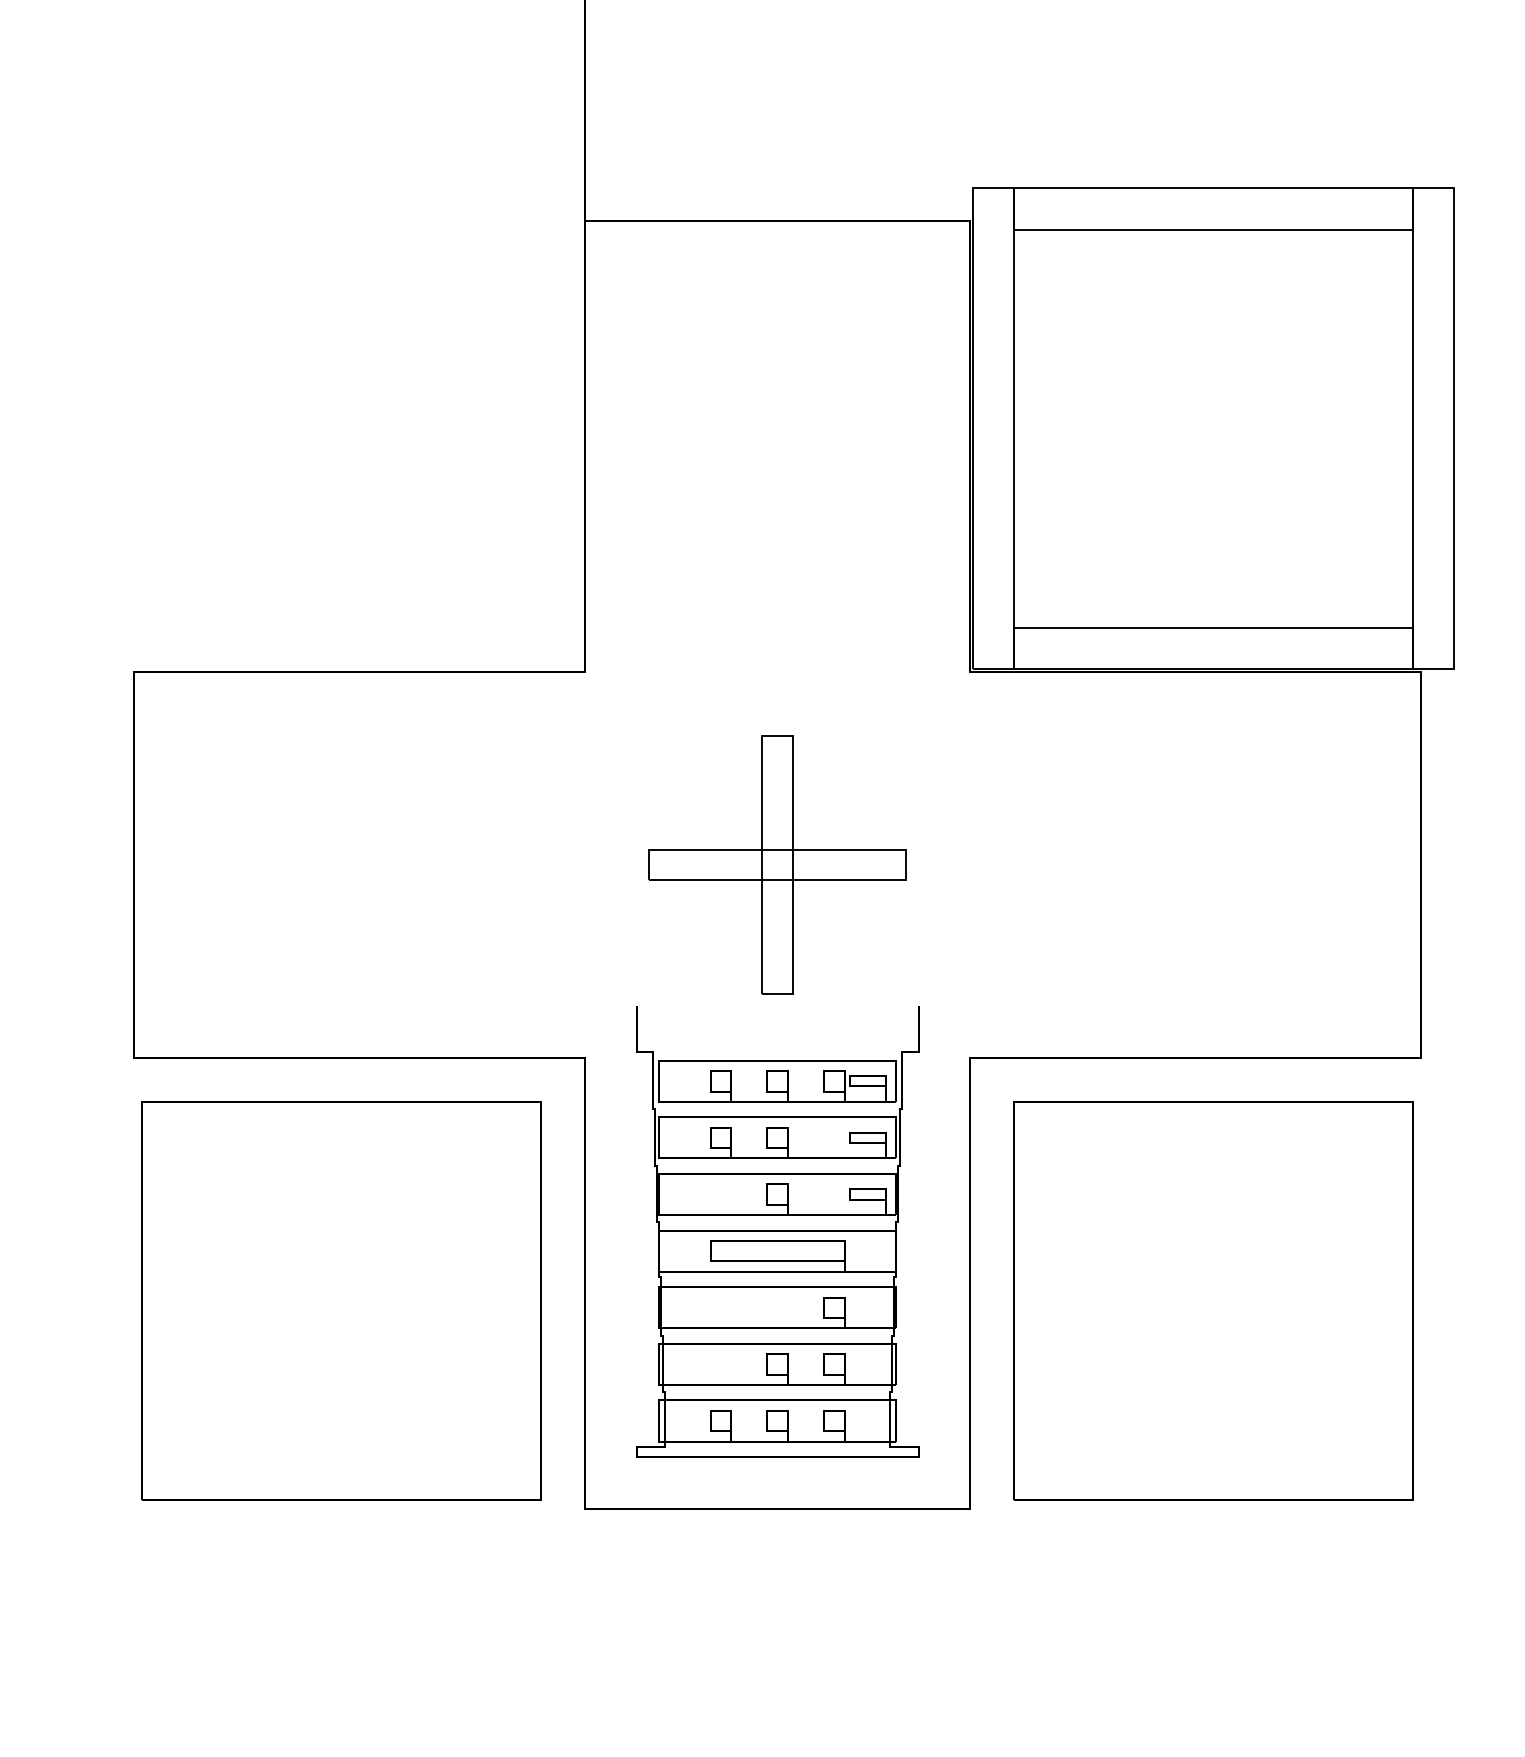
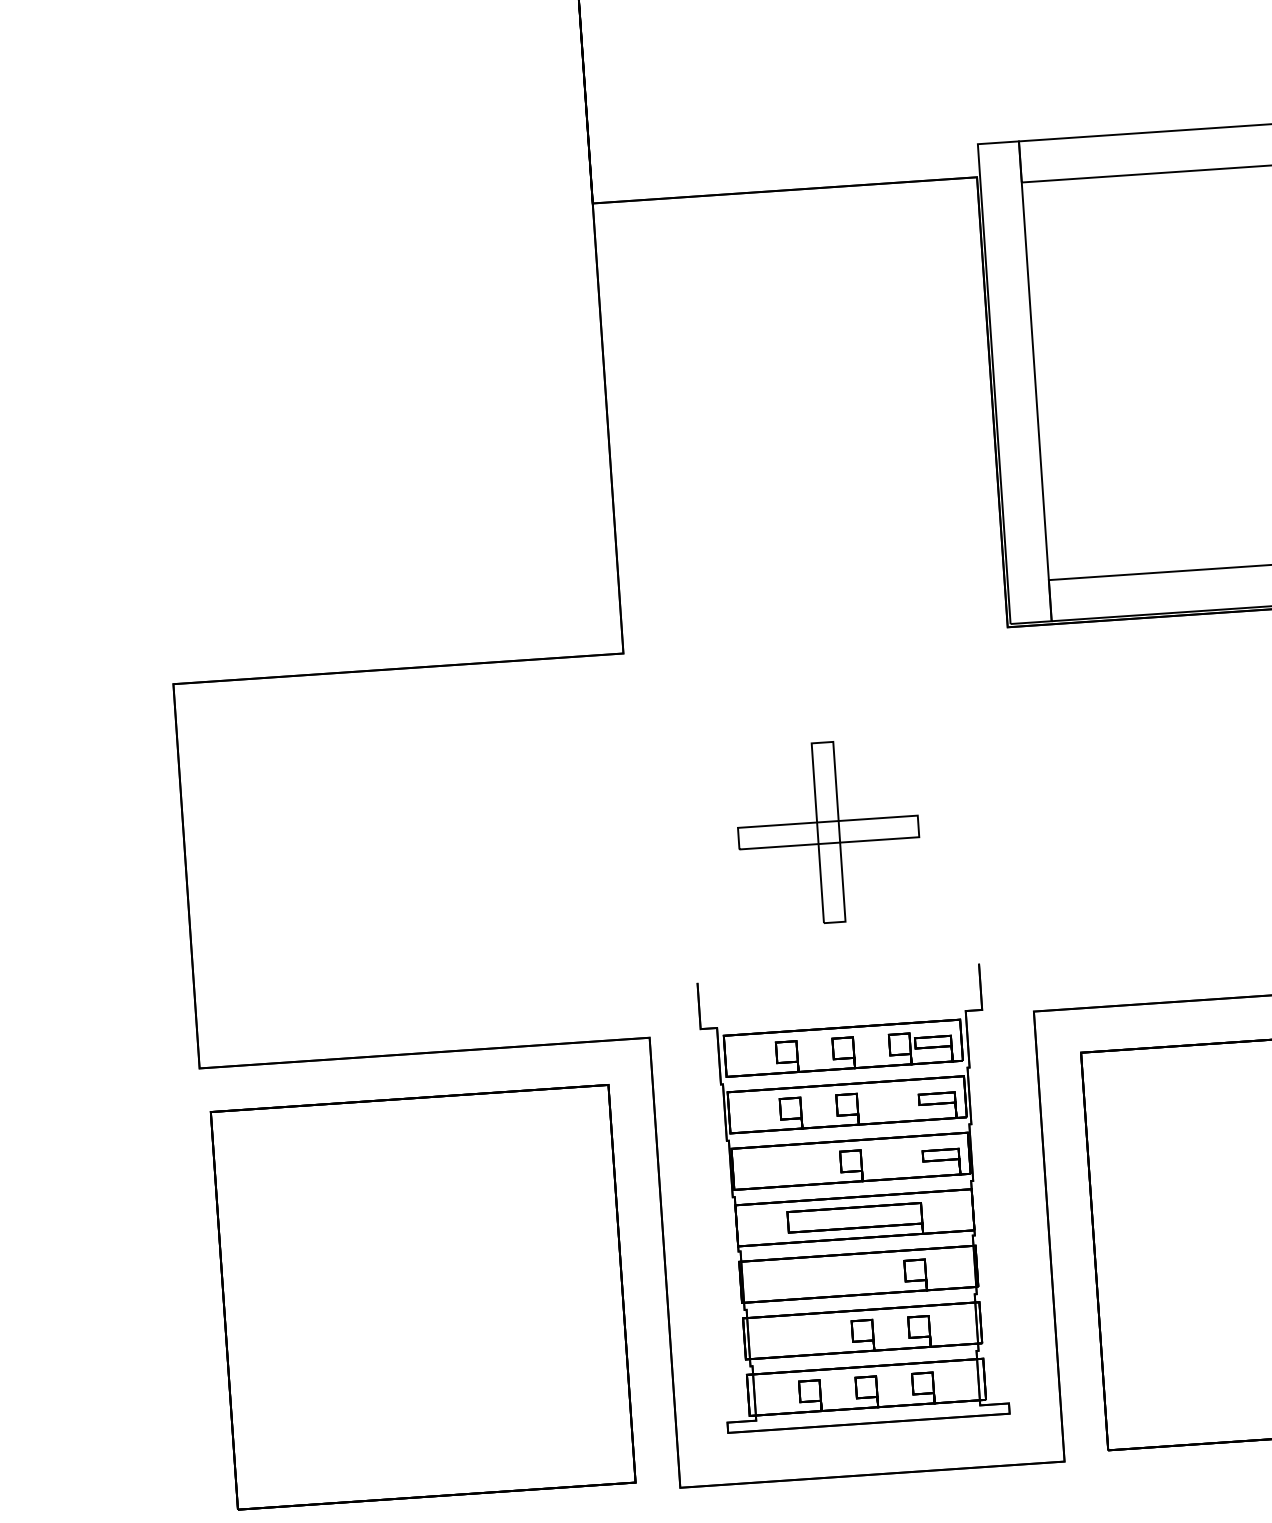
part: (777, 864) -> (828, 832), size x0.7

